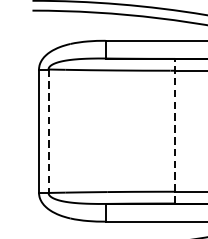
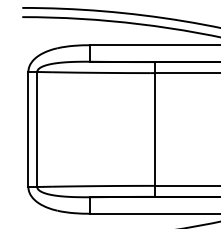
line: (48, 131) -> (37, 129), dashed -> solid
line: (175, 131) -> (155, 129), dashed -> solid

